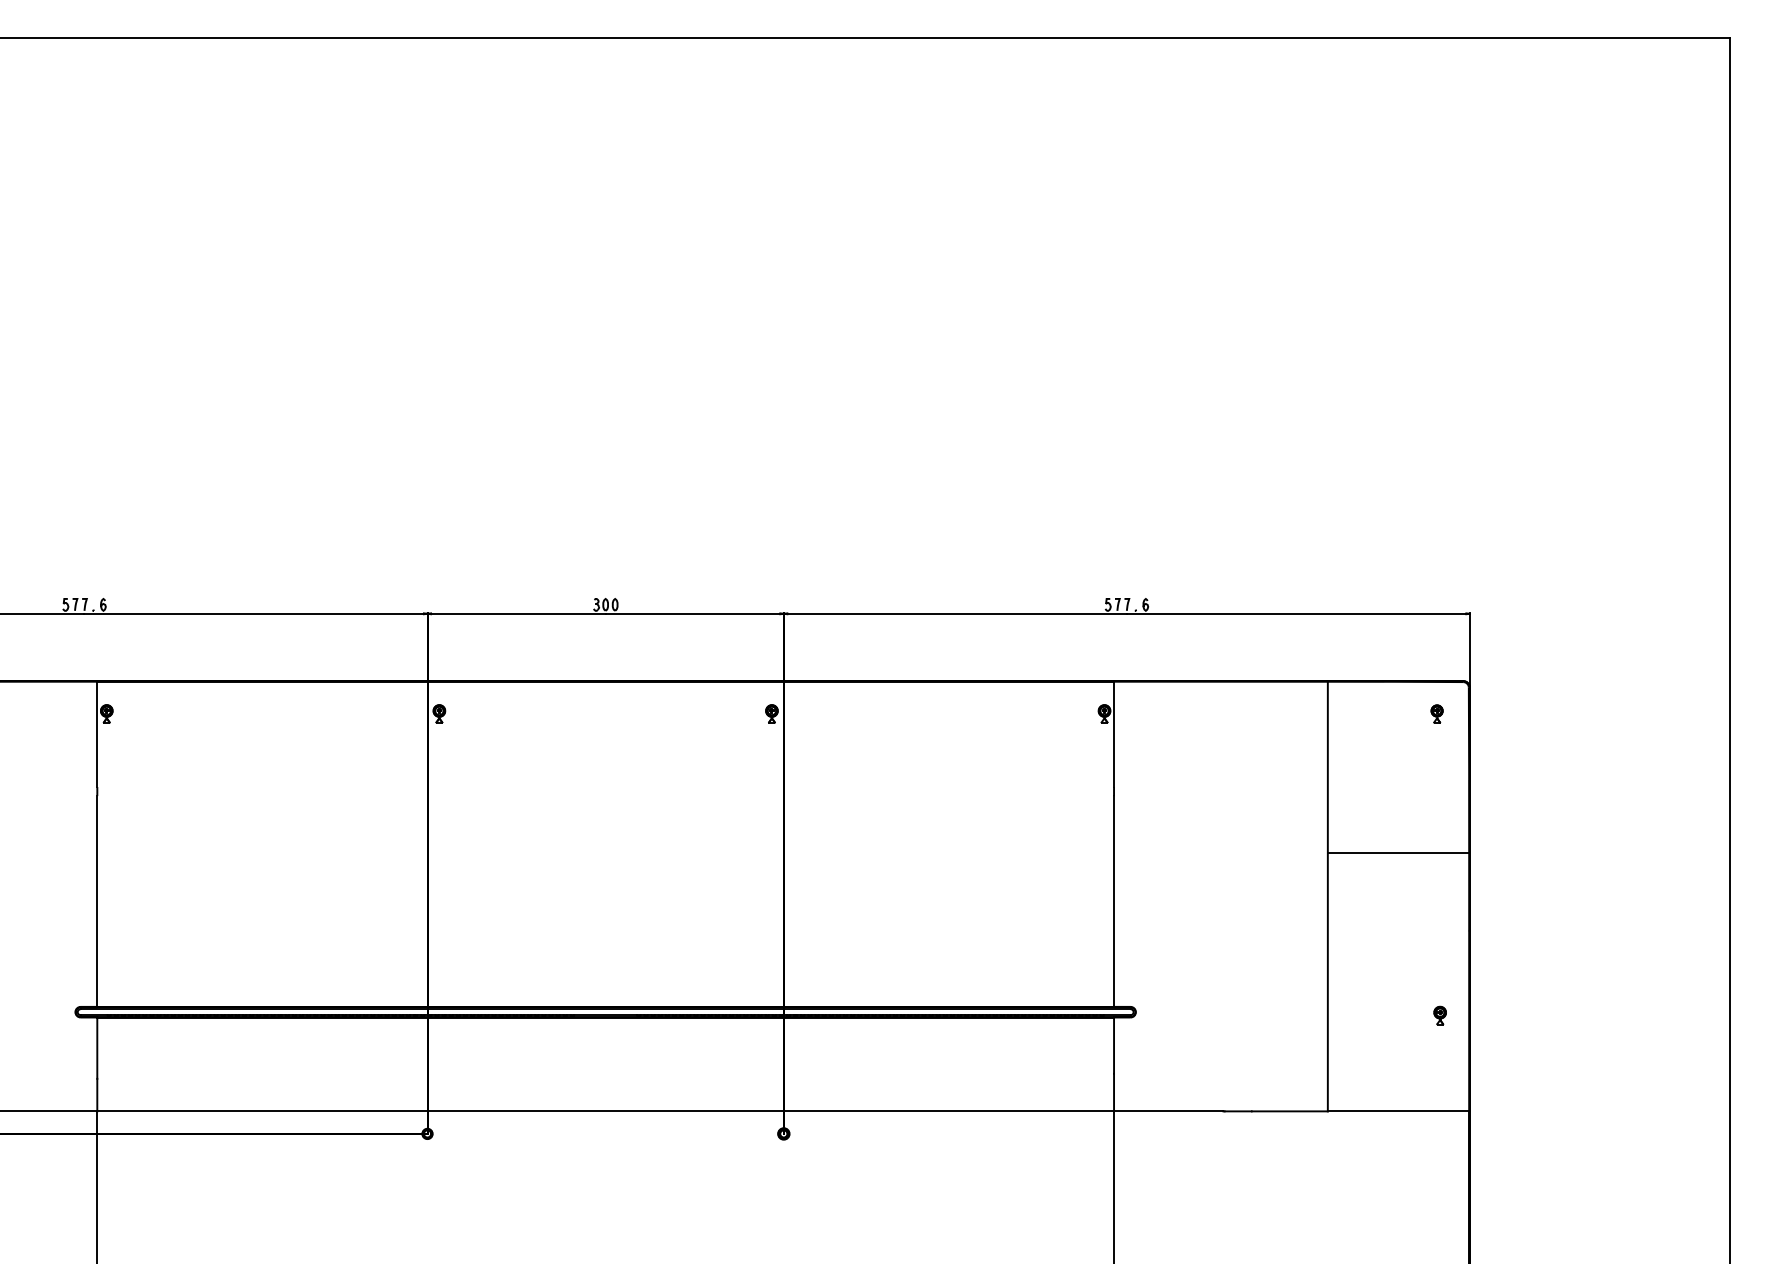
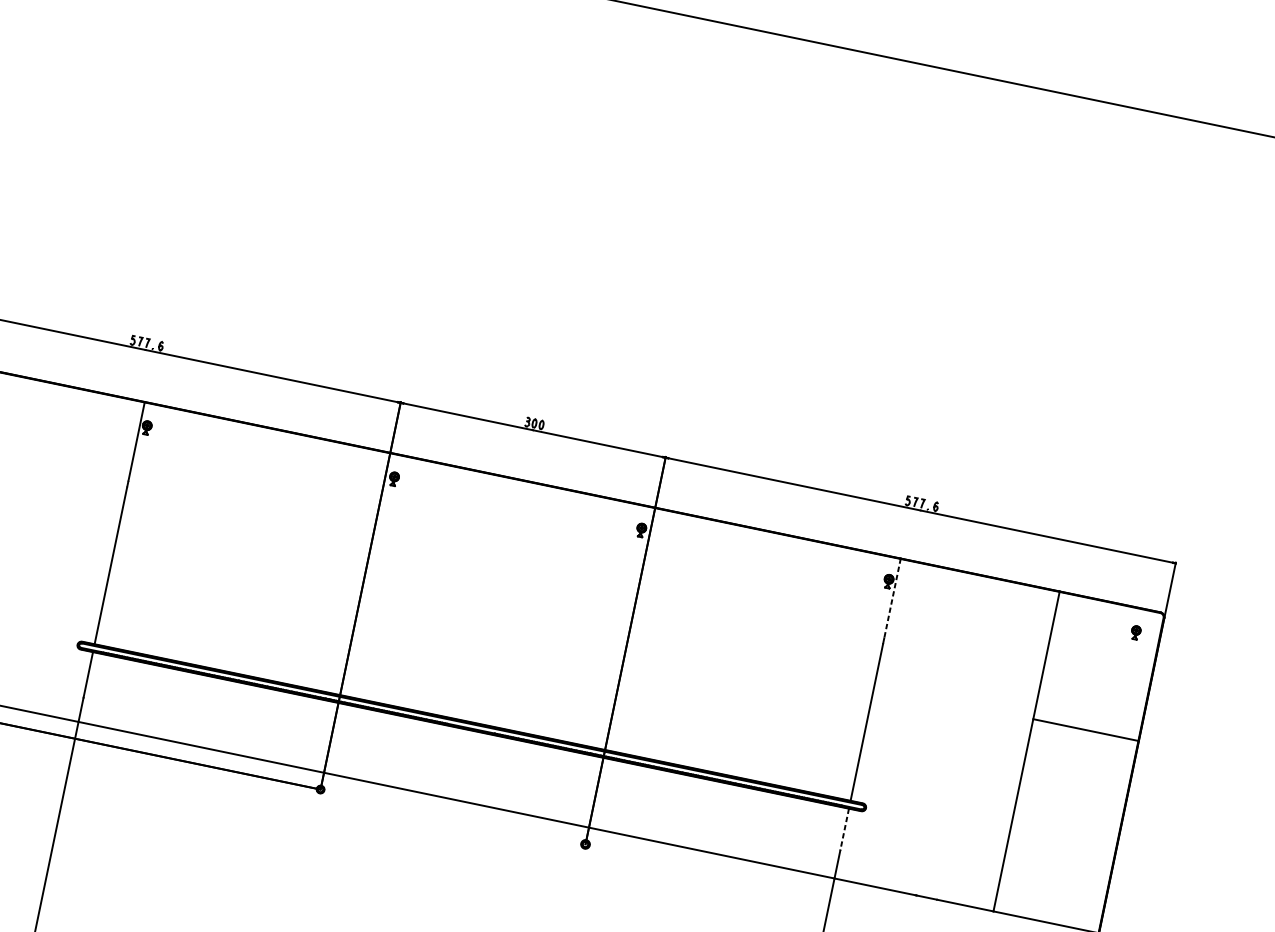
line: (1114, 734) -> (892, 598), solid -> dashed
part: (1439, 1015) -> (1091, 857), removed
line: (1114, 1046) -> (844, 830), solid -> dashed

